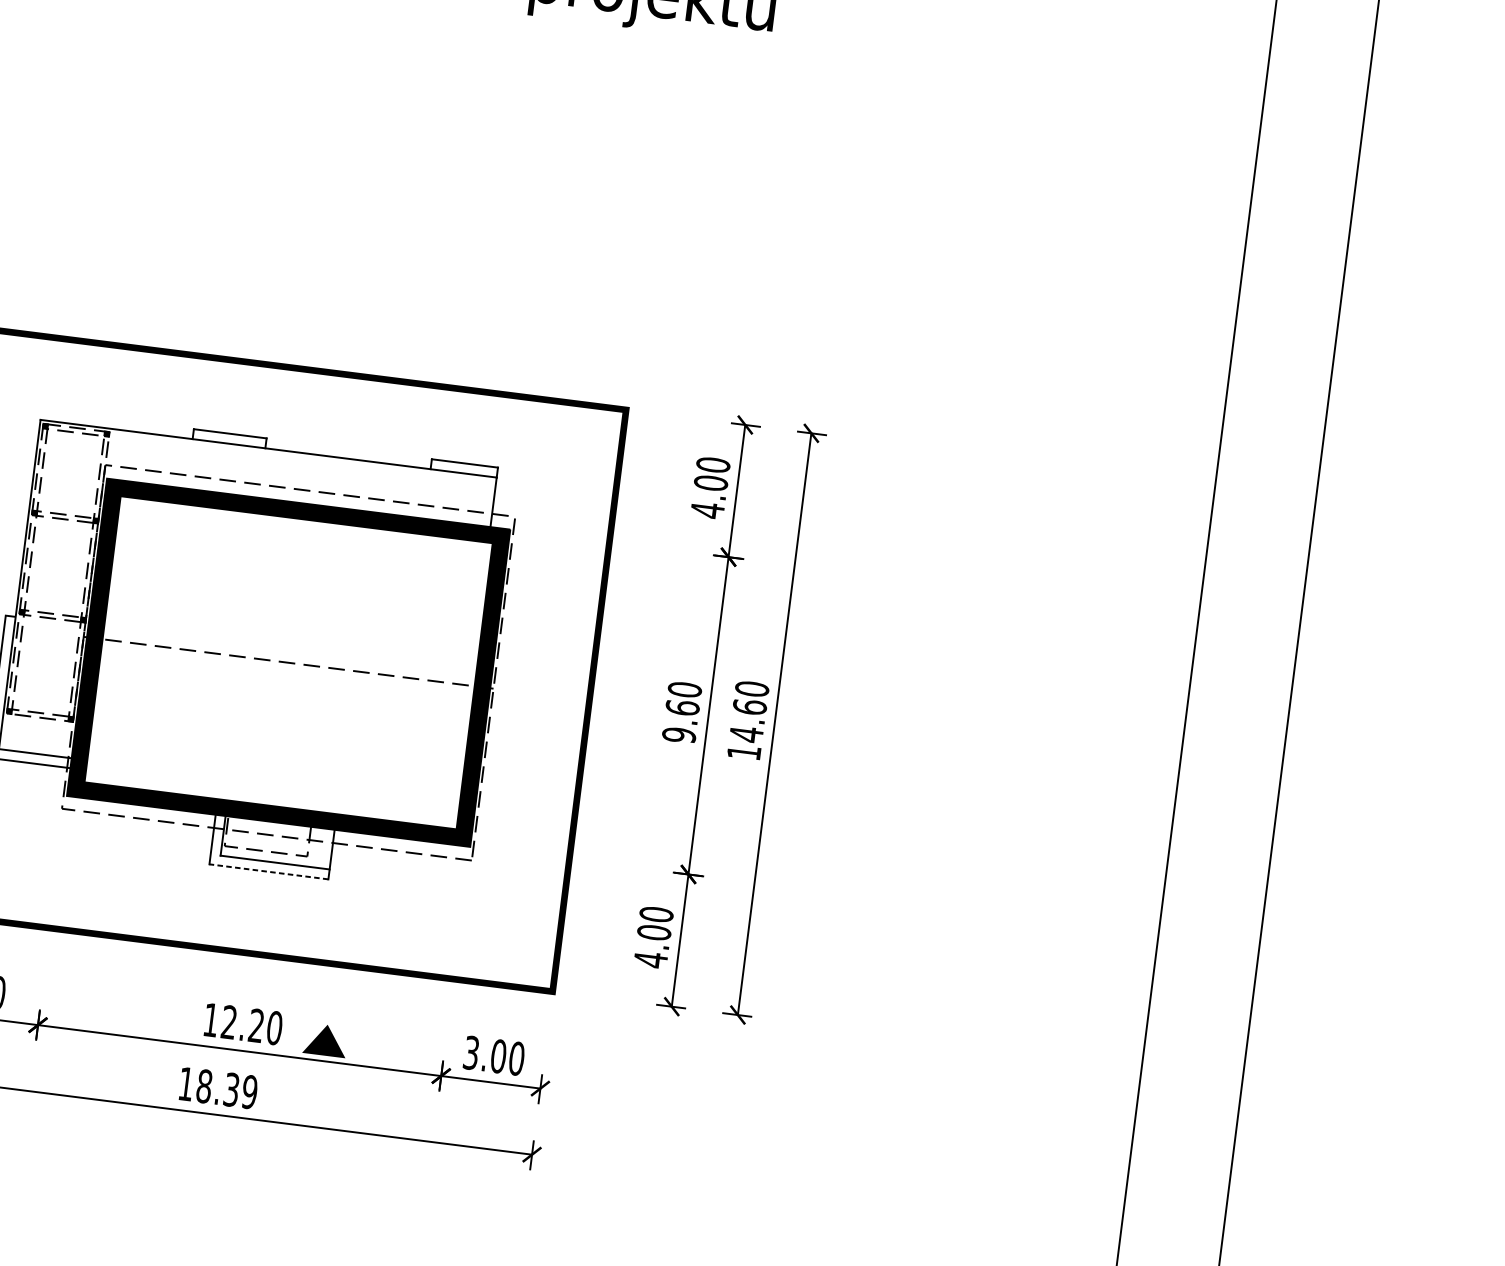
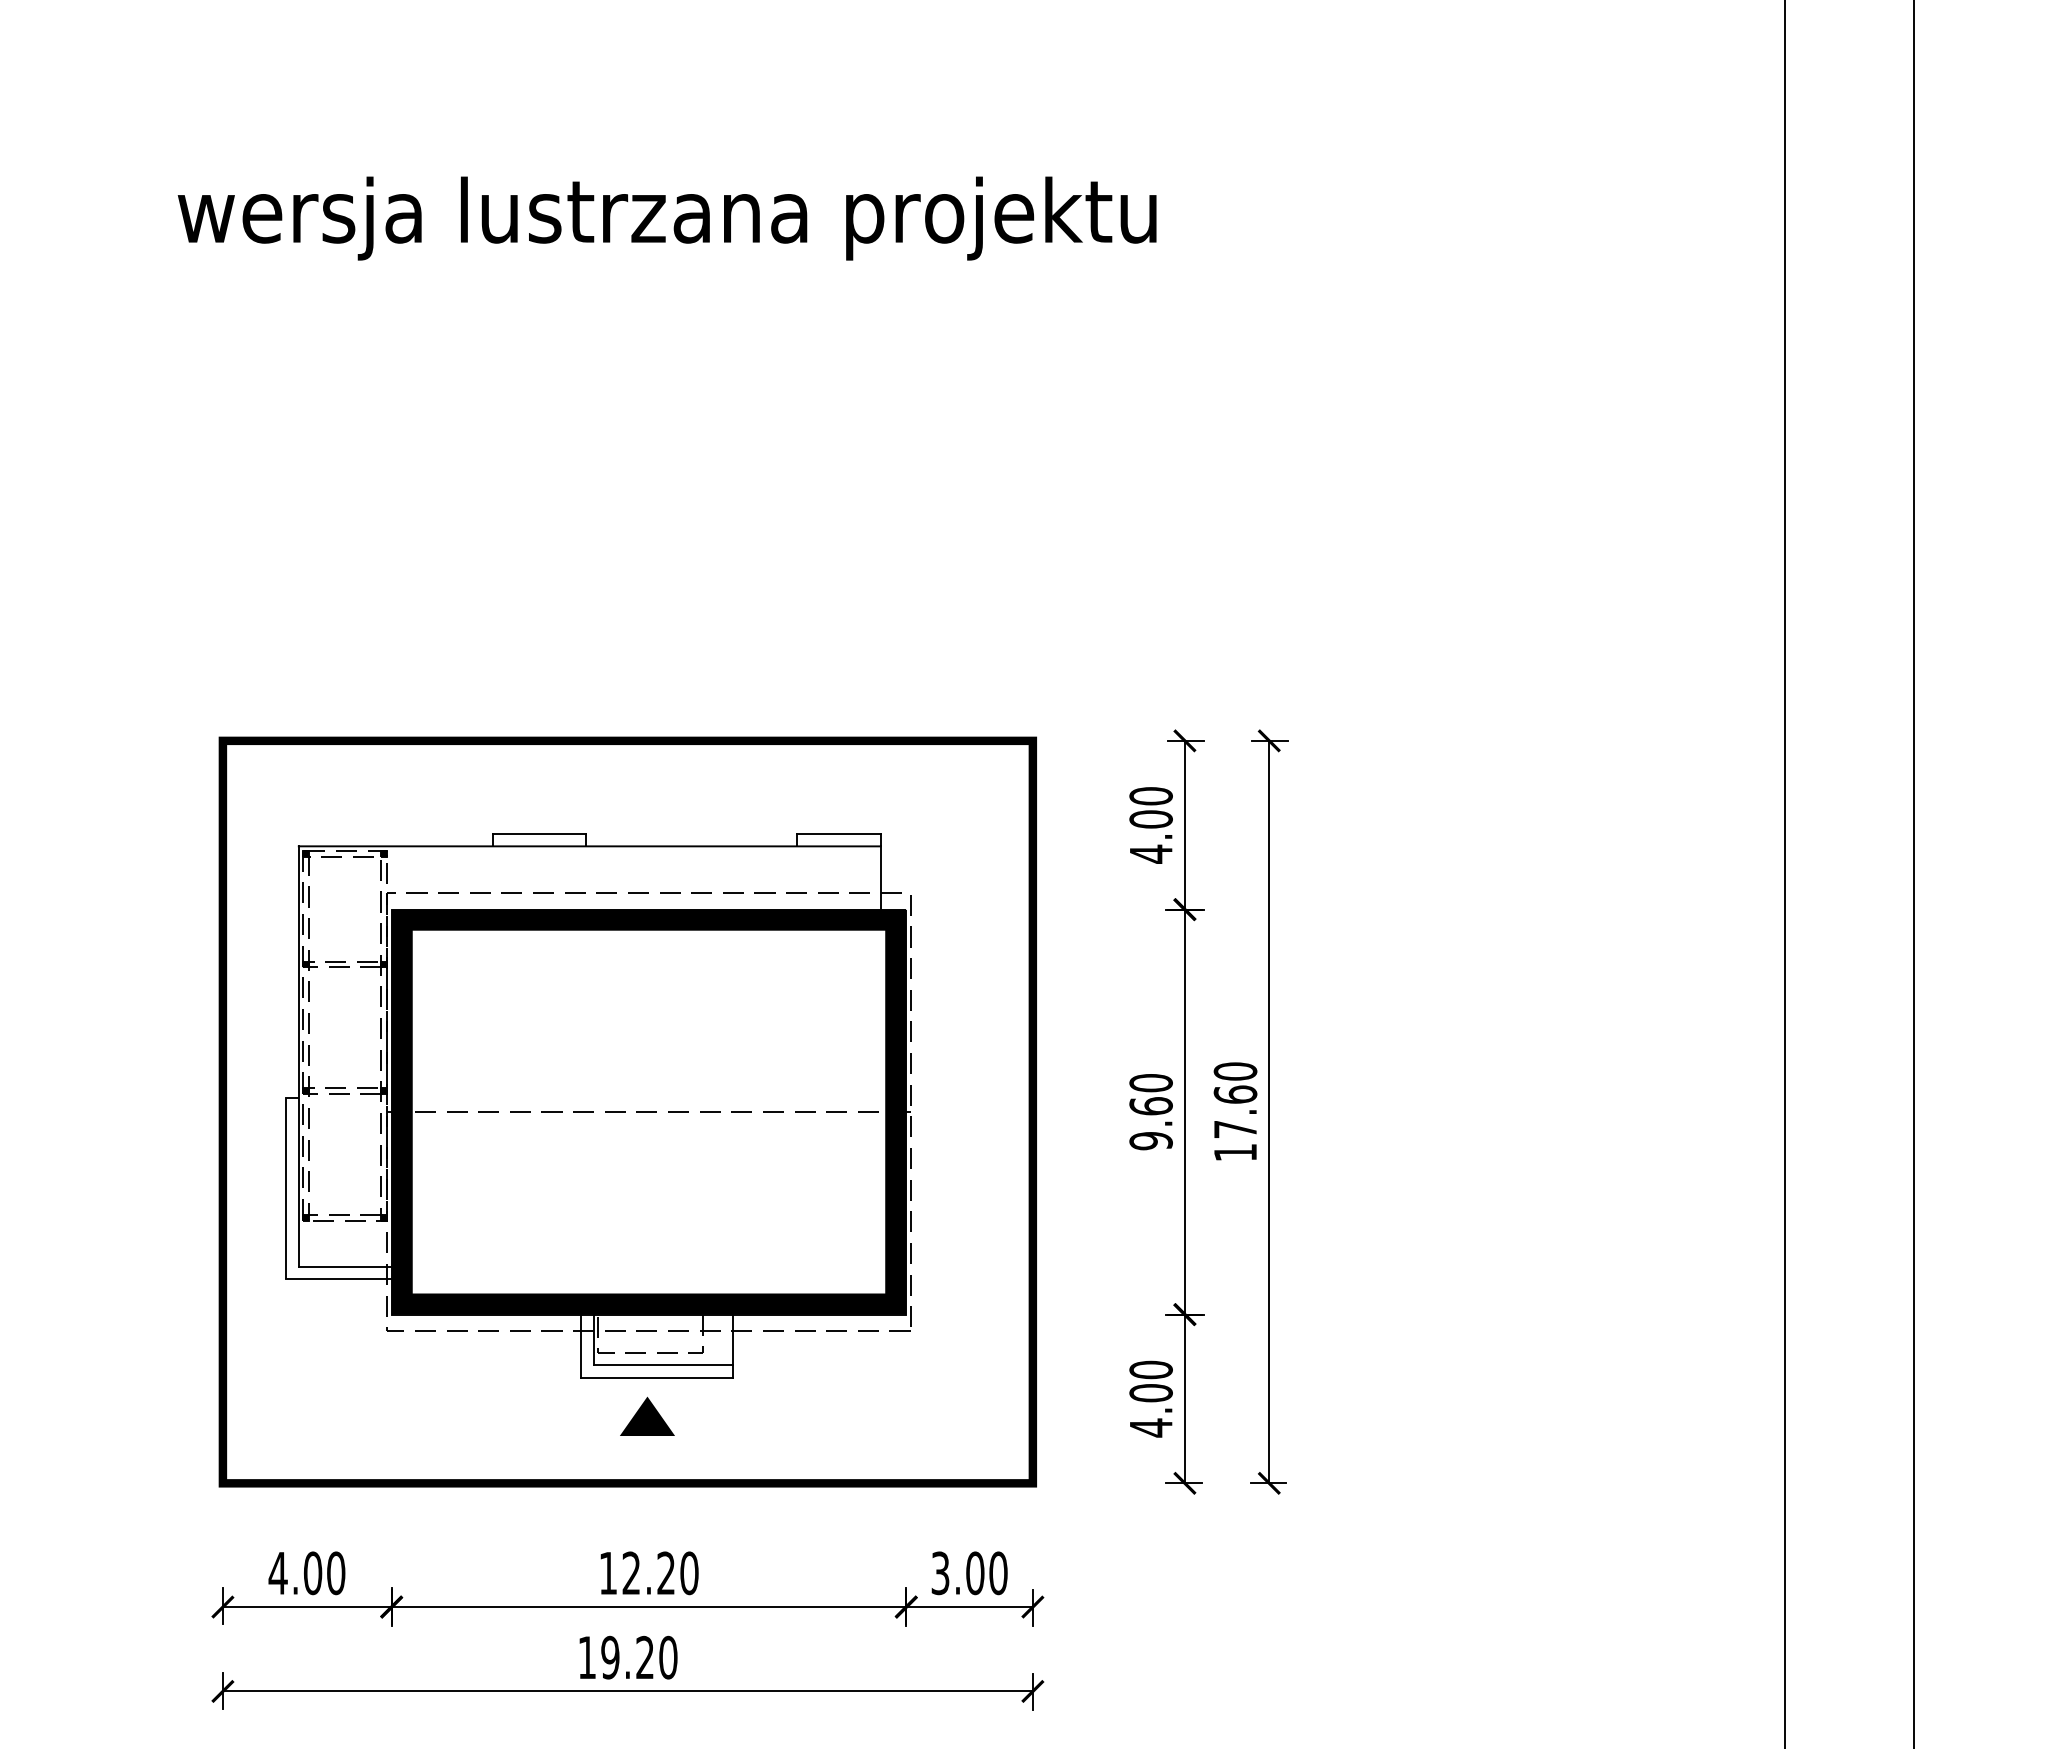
text: (746, 734) -> (1235, 1129), 14.60 -> 17.60
line: (269, 871) -> (657, 1377), dashed -> solid
part: (325, 1039) -> (647, 1415), moved
text: (227, 1089) -> (639, 1657), 18.39 -> 19.20

